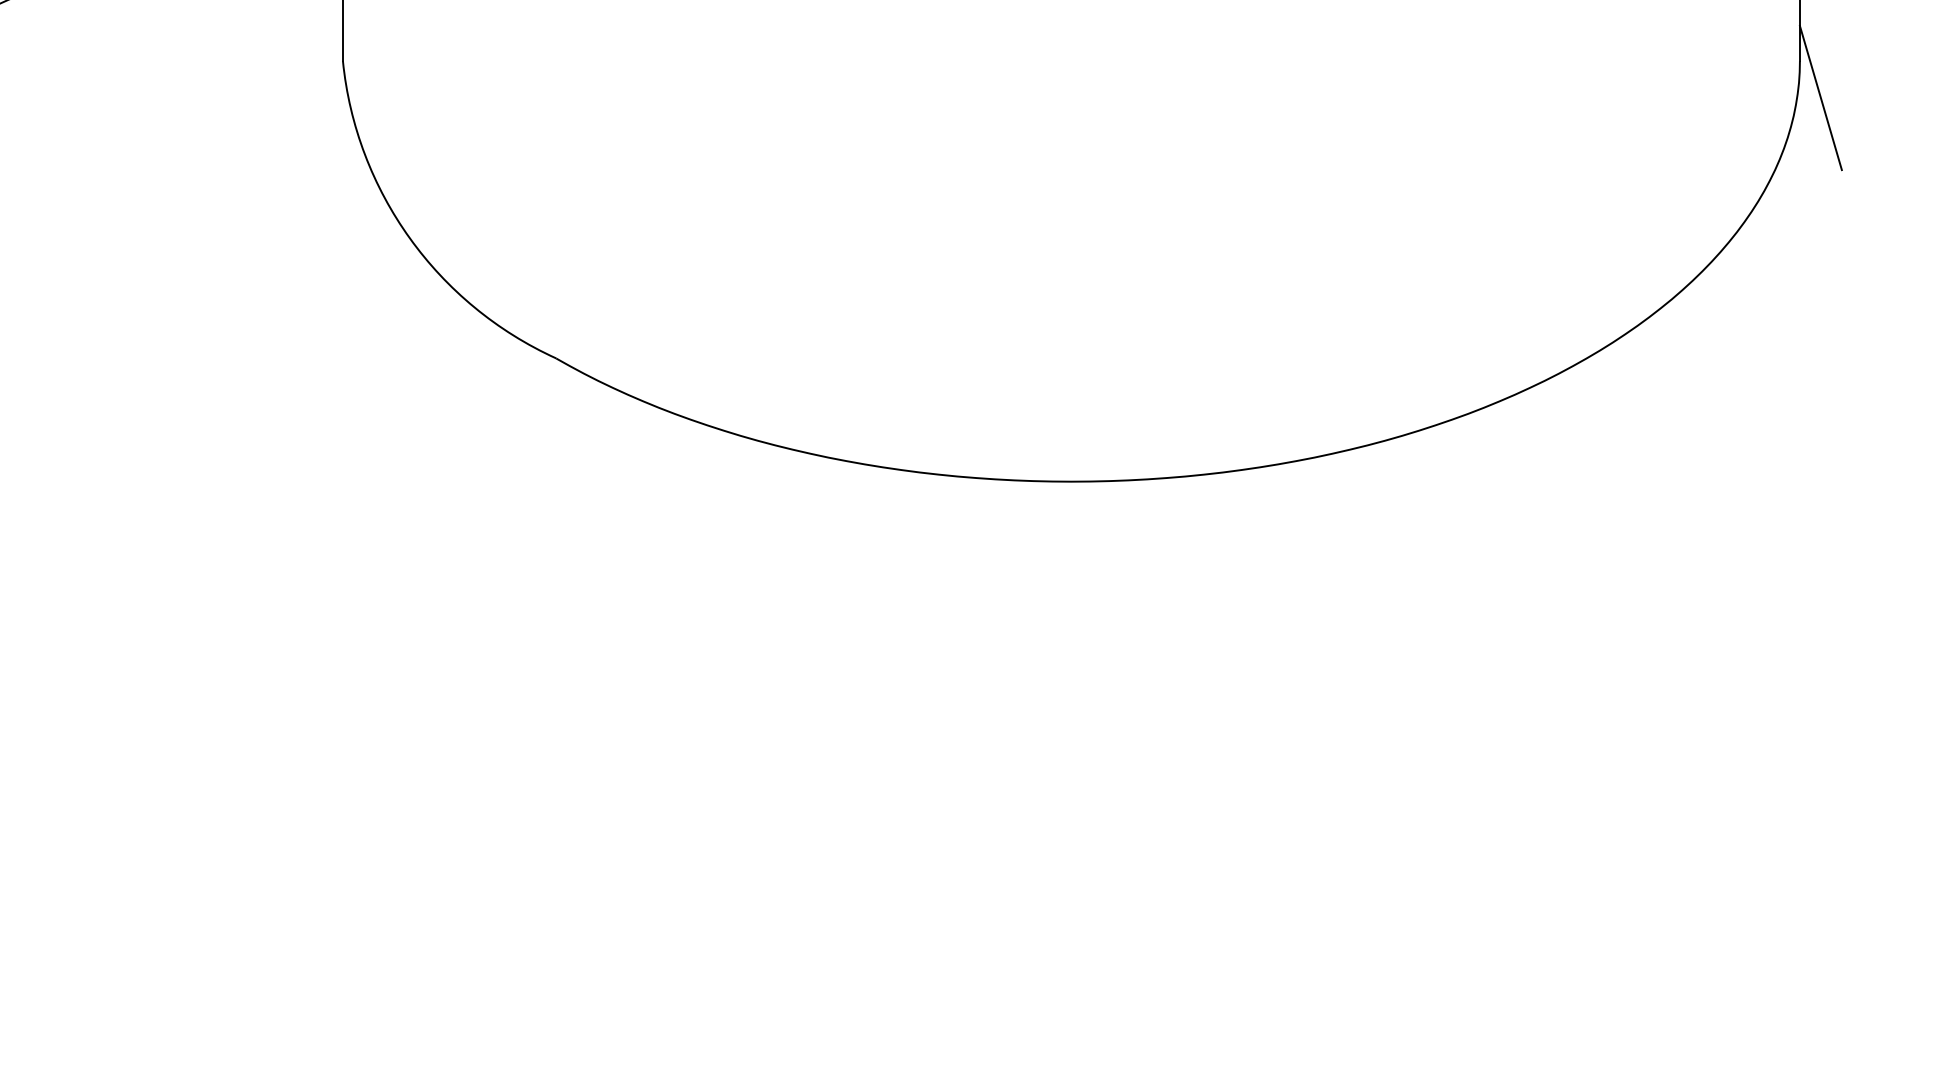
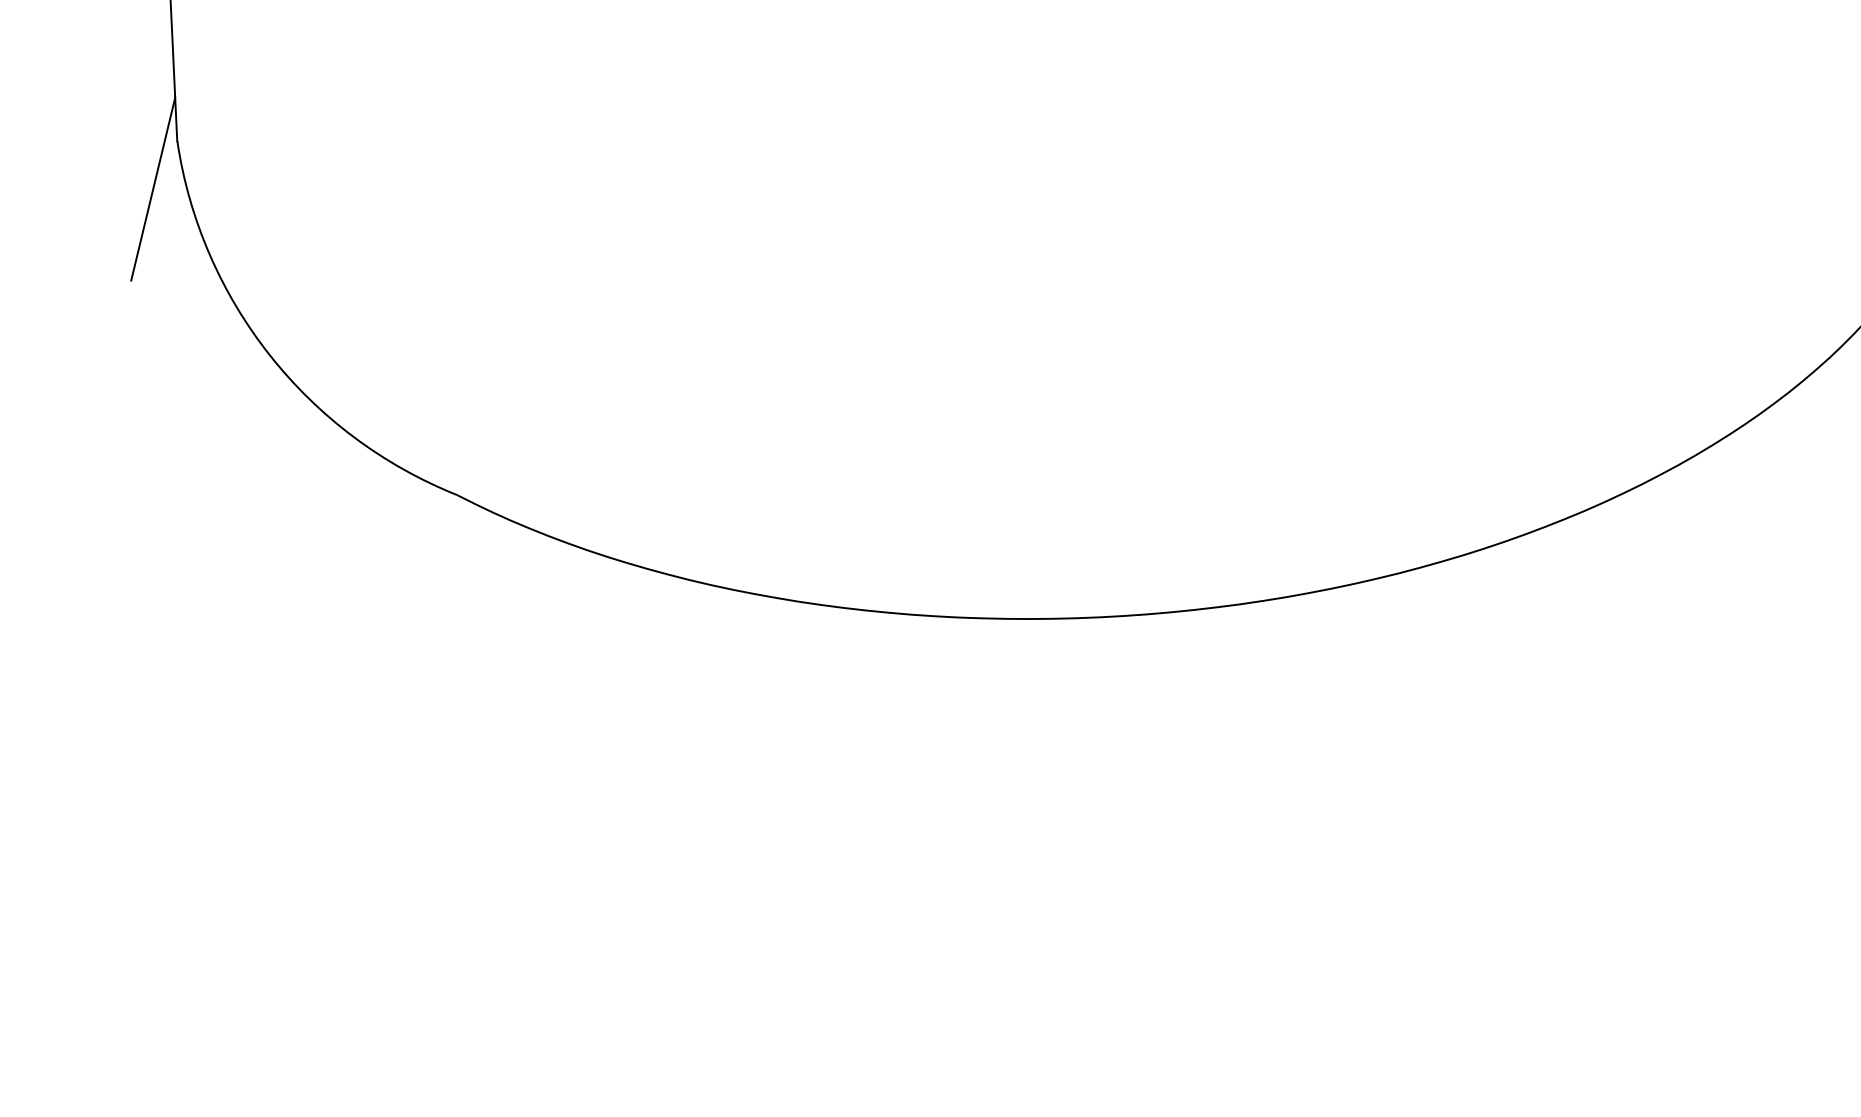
line: (321, 98) -> (153, 188), added

